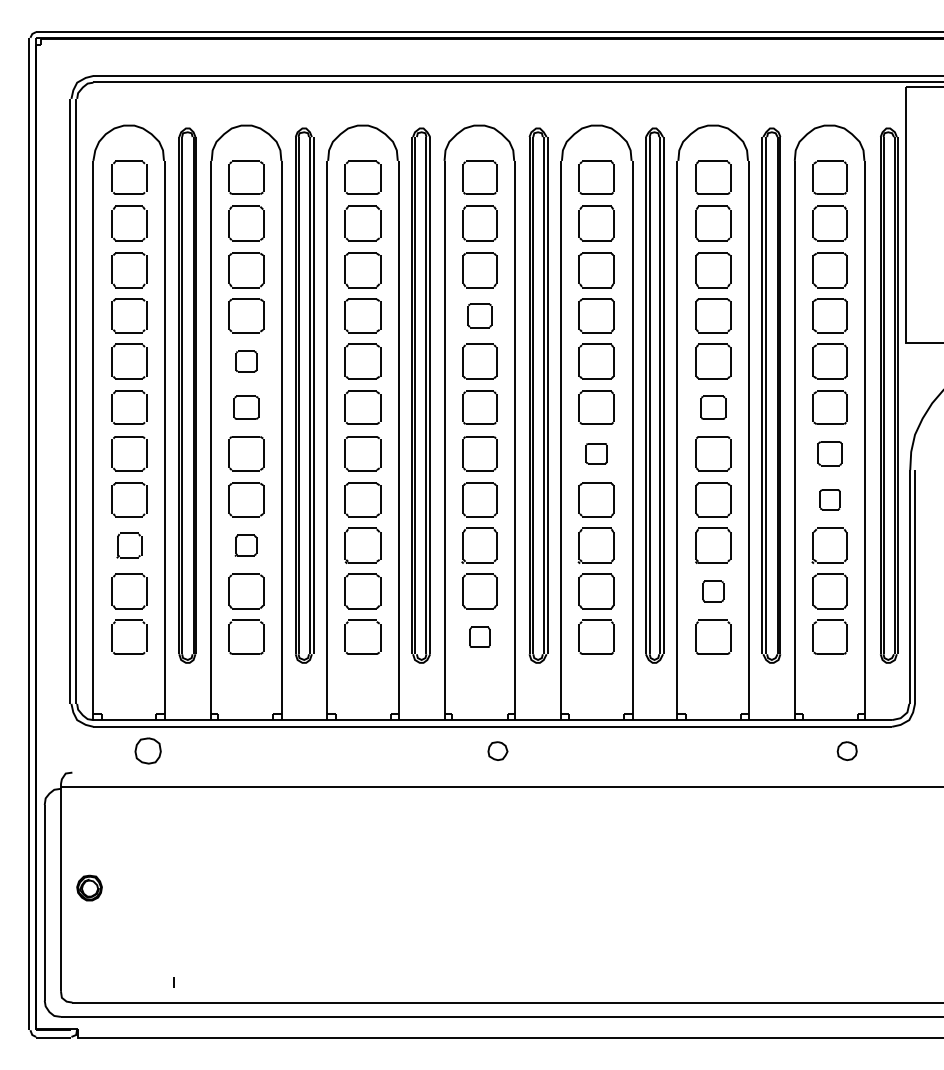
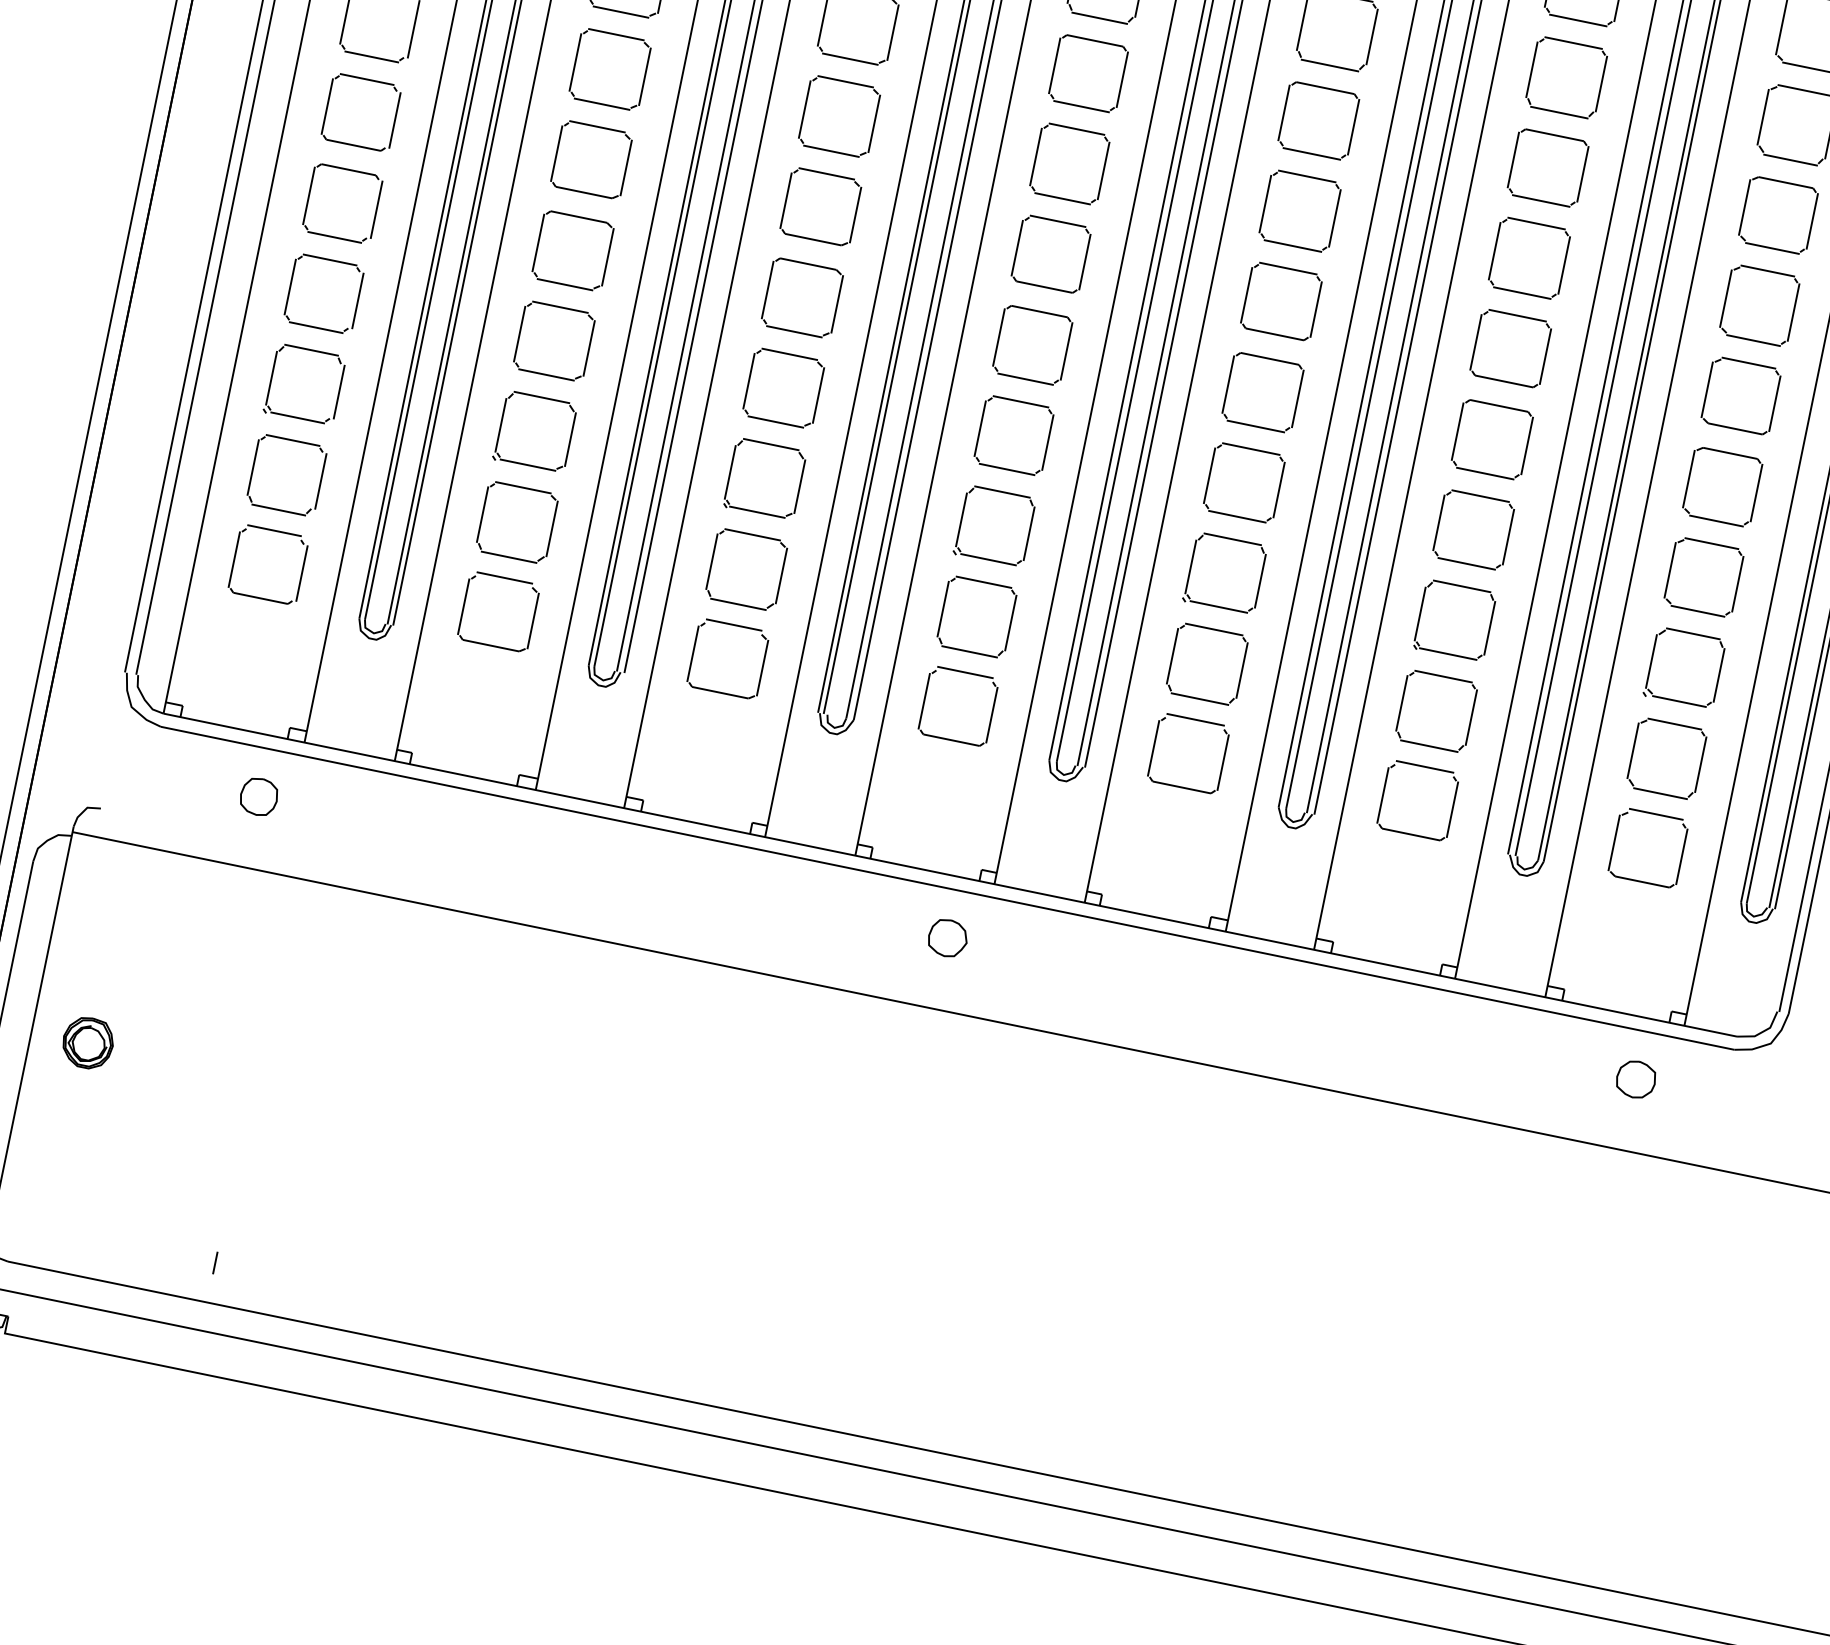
part: (479, 315) -> (1087, 72), size x1.43
part: (246, 361) -> (610, 69), size x1.67
part: (246, 407) -> (591, 159), size x1.43
part: (713, 407) -> (1511, 348), size x1.43
part: (596, 453) -> (1262, 391), size x1.67
part: (829, 453) -> (1721, 486), size x1.43
part: (829, 499) -> (1702, 576), size x1.67
part: (129, 545) -> (305, 384), size x1.43
part: (245, 545) -> (533, 431), size x1.67
part: (713, 591) -> (1437, 711), size x1.67
part: (479, 636) -> (958, 705), size x1.67
part: (148, 751) -> (259, 797), size x0.71

